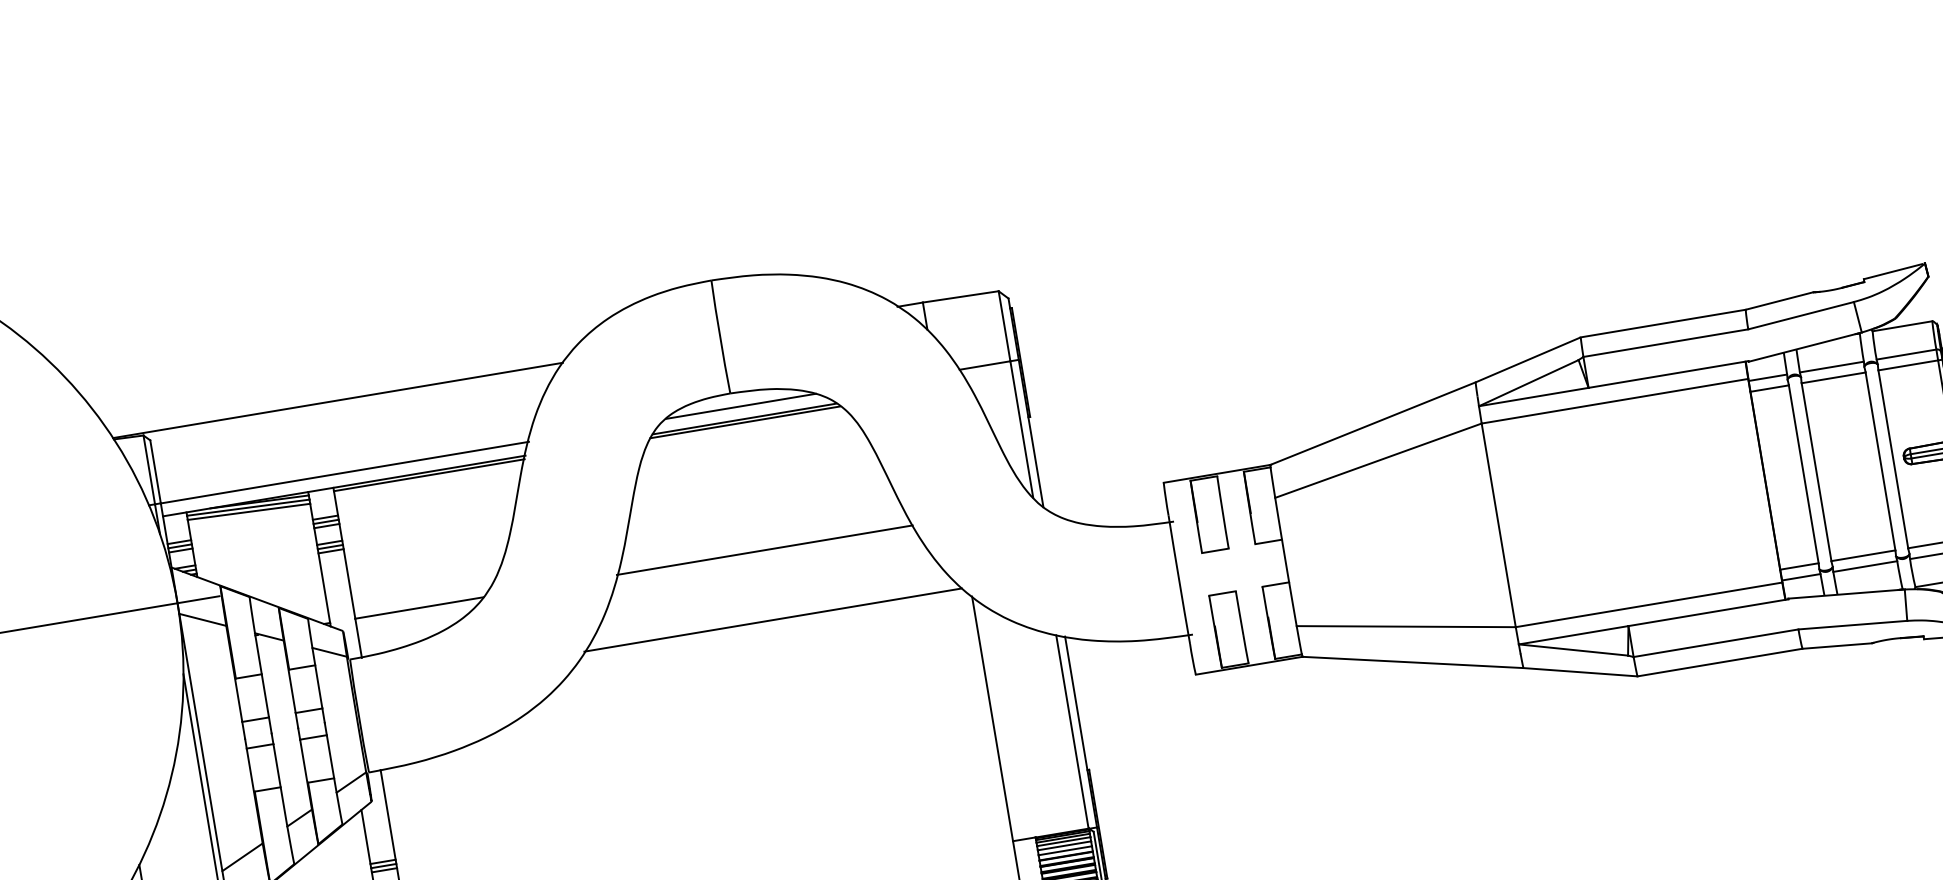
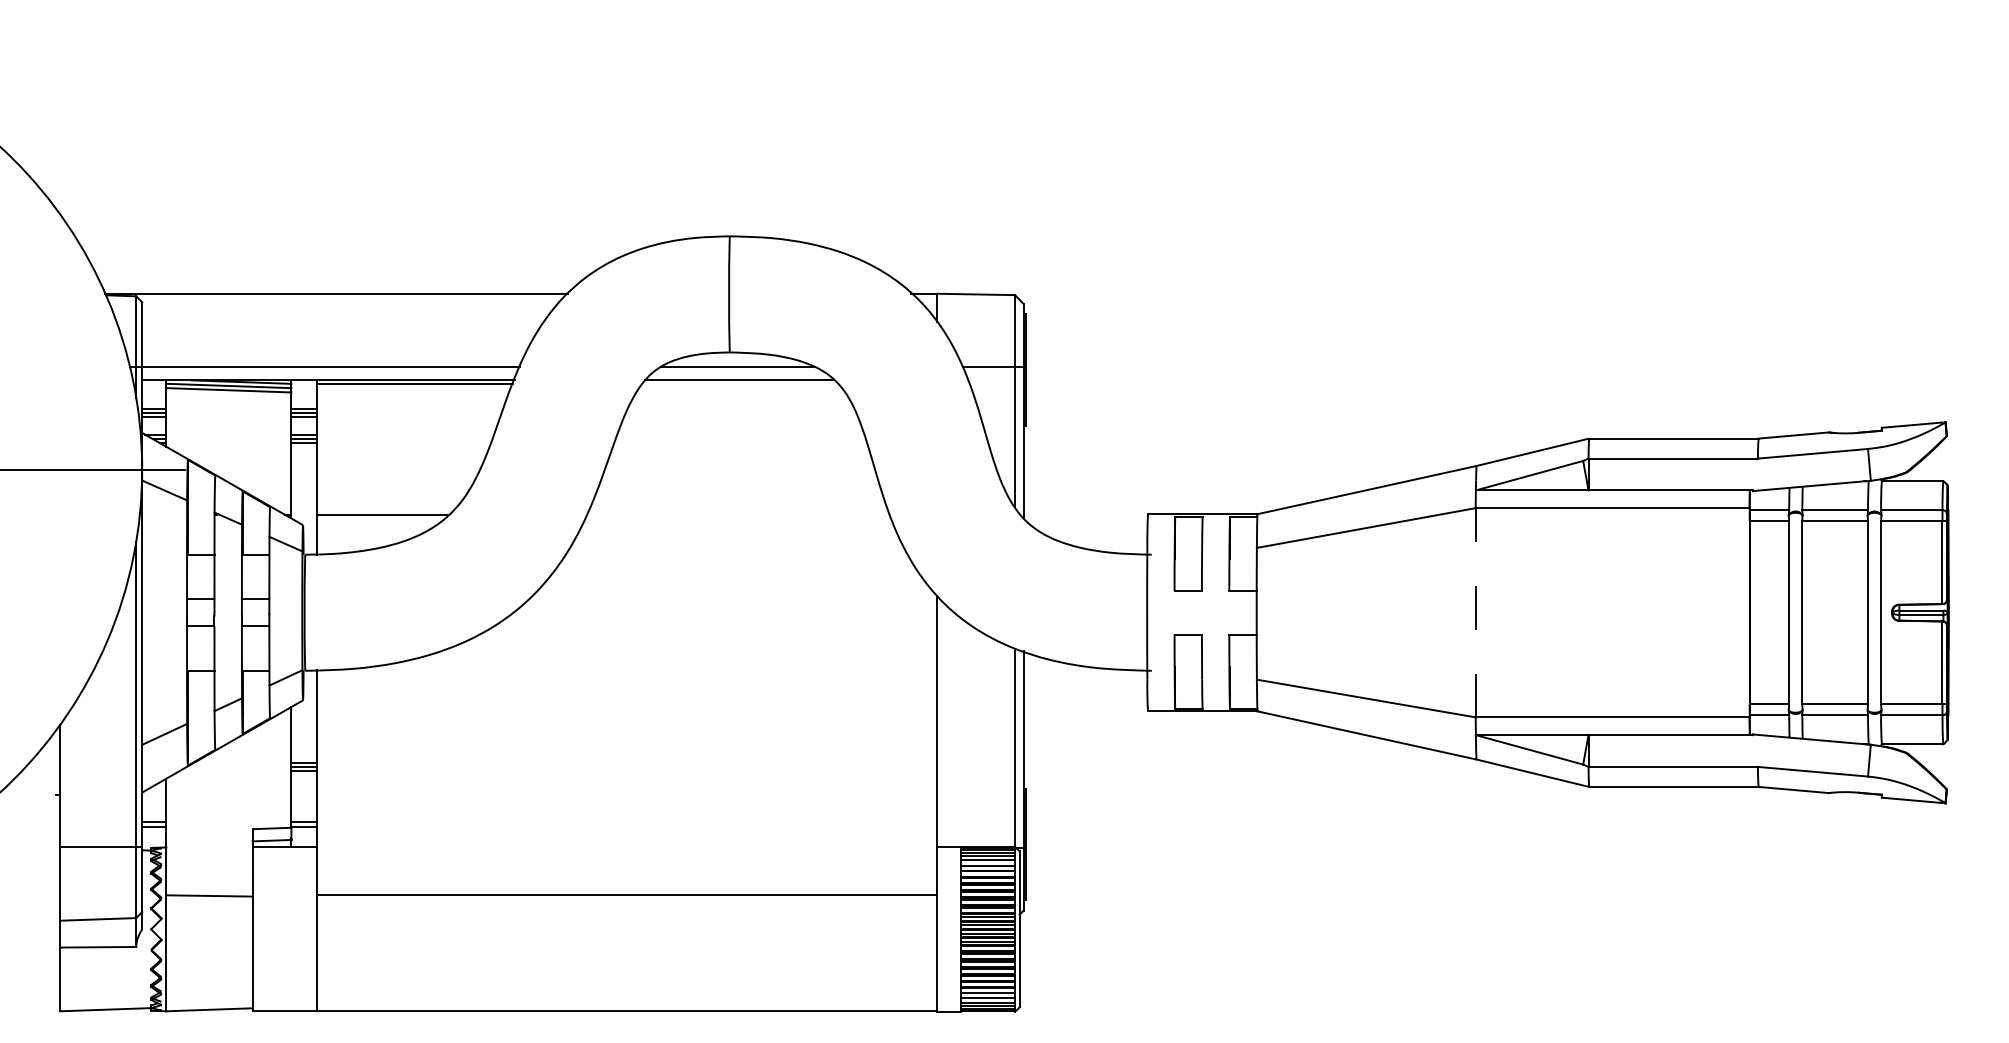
line: (744, 422) -> (739, 383), removed
line: (1498, 525) -> (1475, 612), solid -> dashed
line: (764, 549) -> (737, 514), removed
line: (773, 620) -> (734, 586), removed

